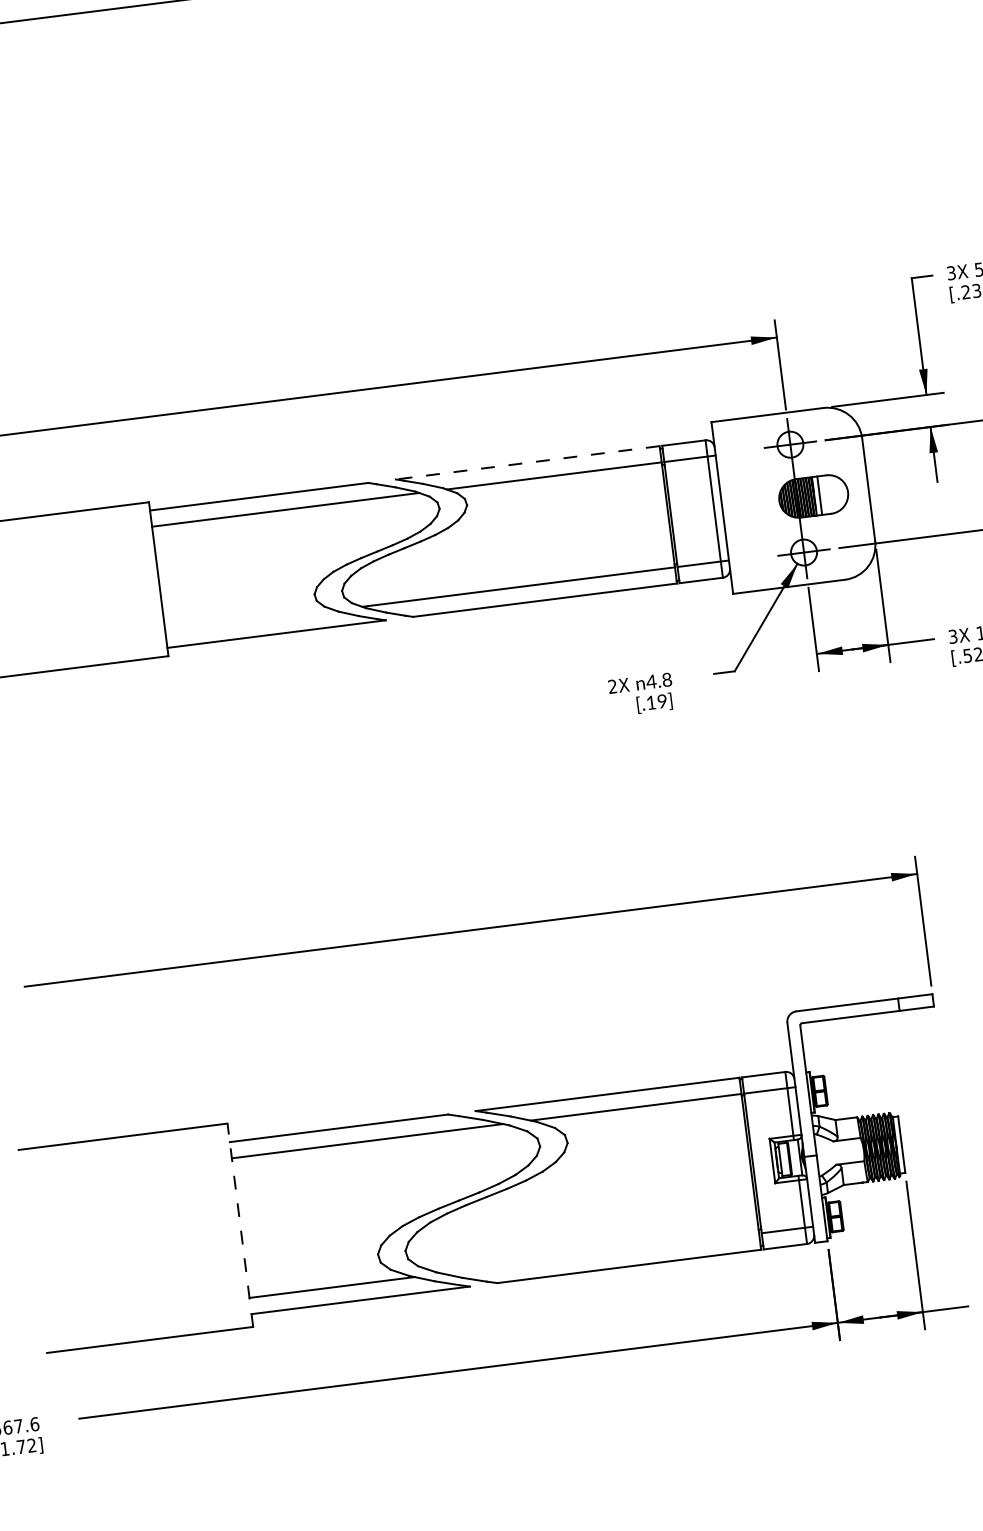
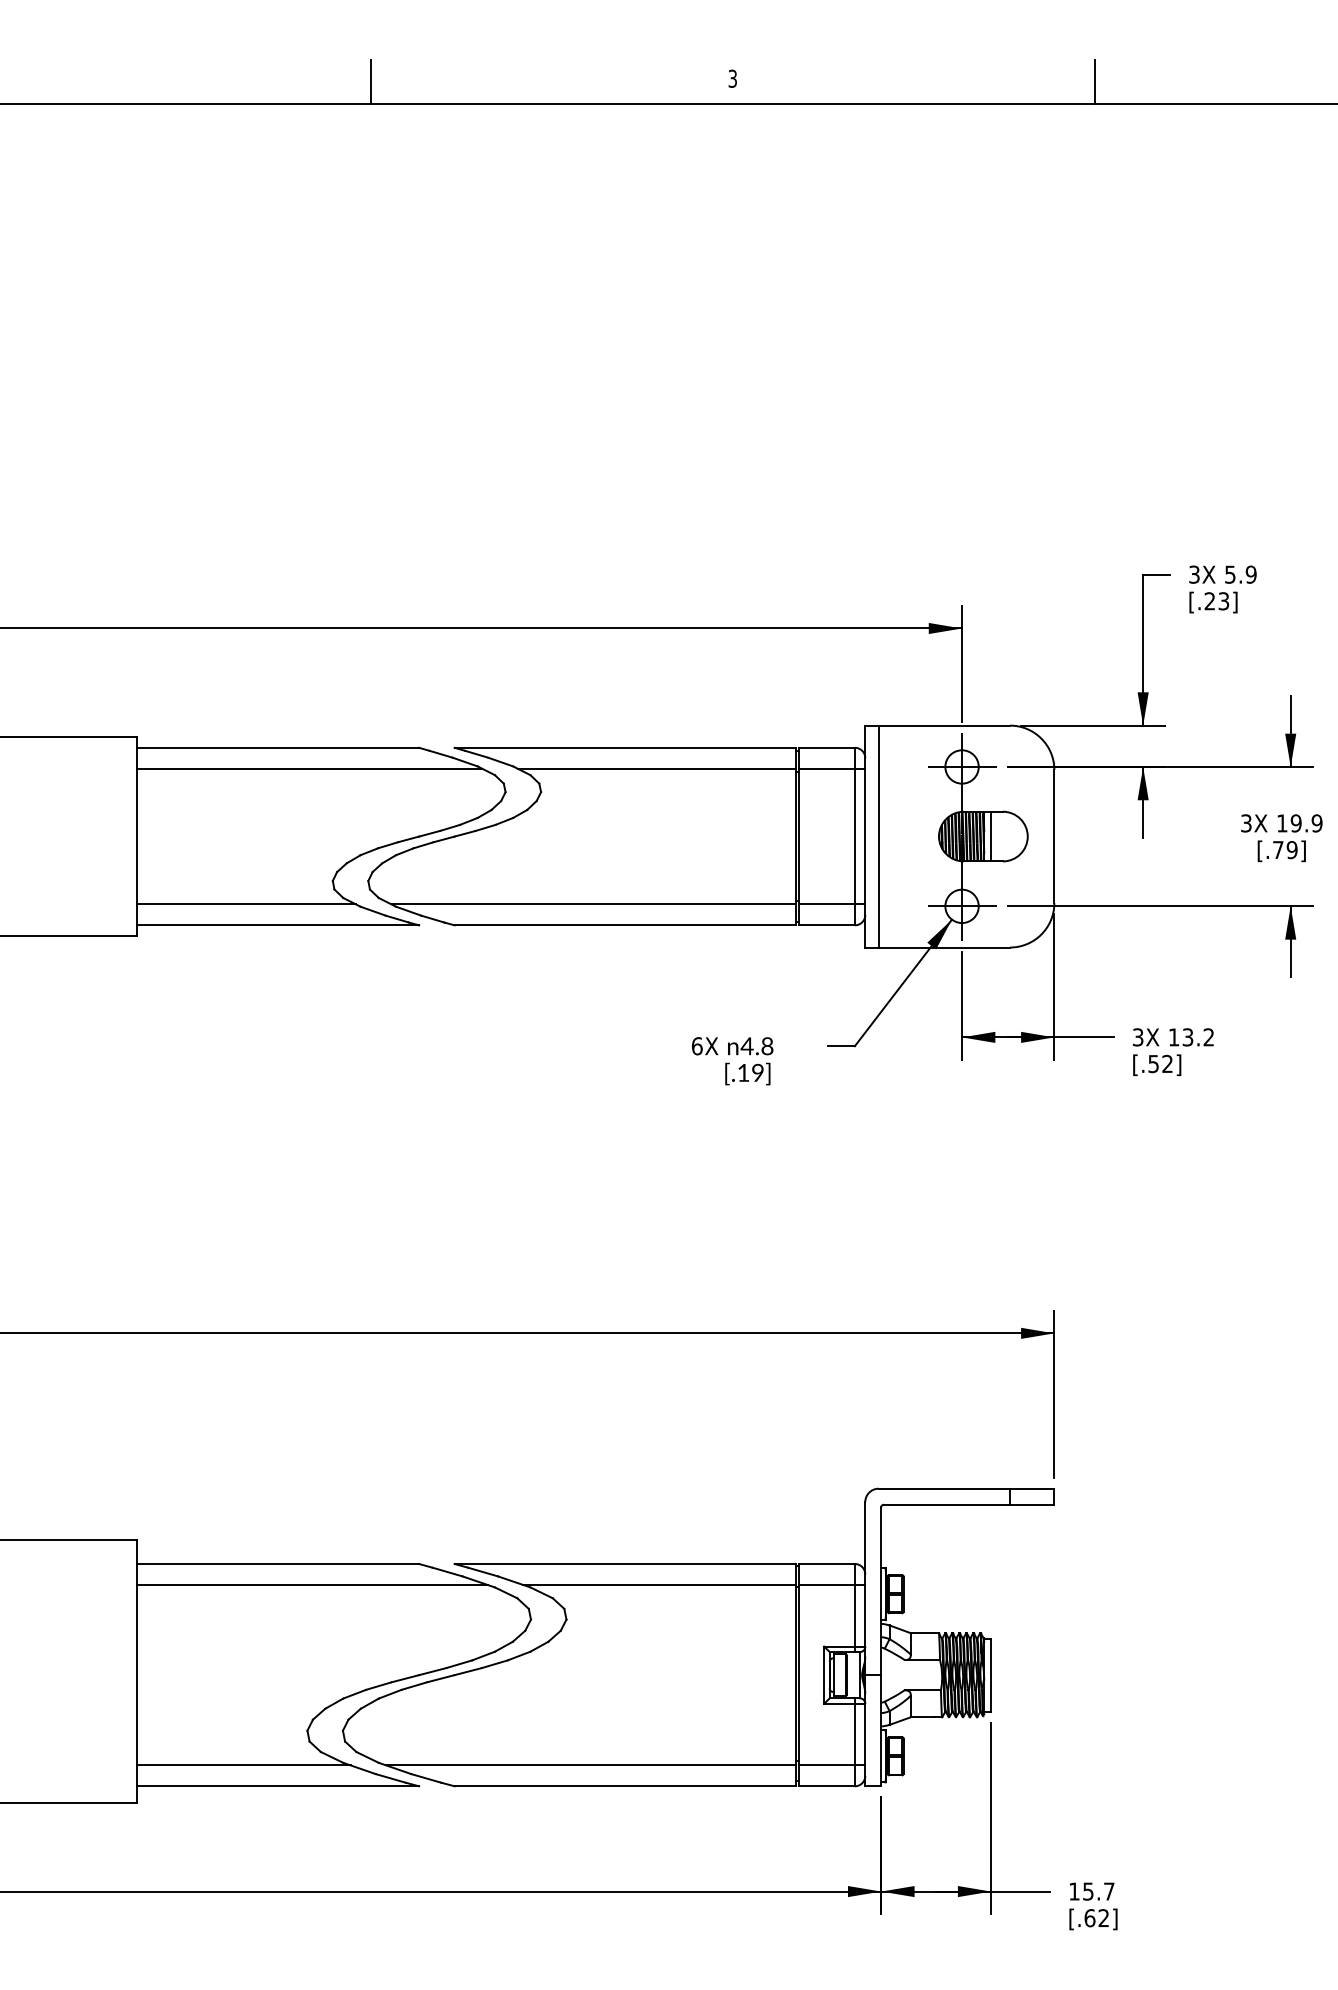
line: (527, 462) -> (624, 747), dashed -> solid
line: (732, 506) -> (878, 836), added
line: (250, 621) -> (246, 904), added
text: (612, 686) -> (696, 1046), 2X -> 6X
line: (240, 1224) -> (137, 1670), dashed -> solid
line: (600, 1253) -> (590, 1765), added

